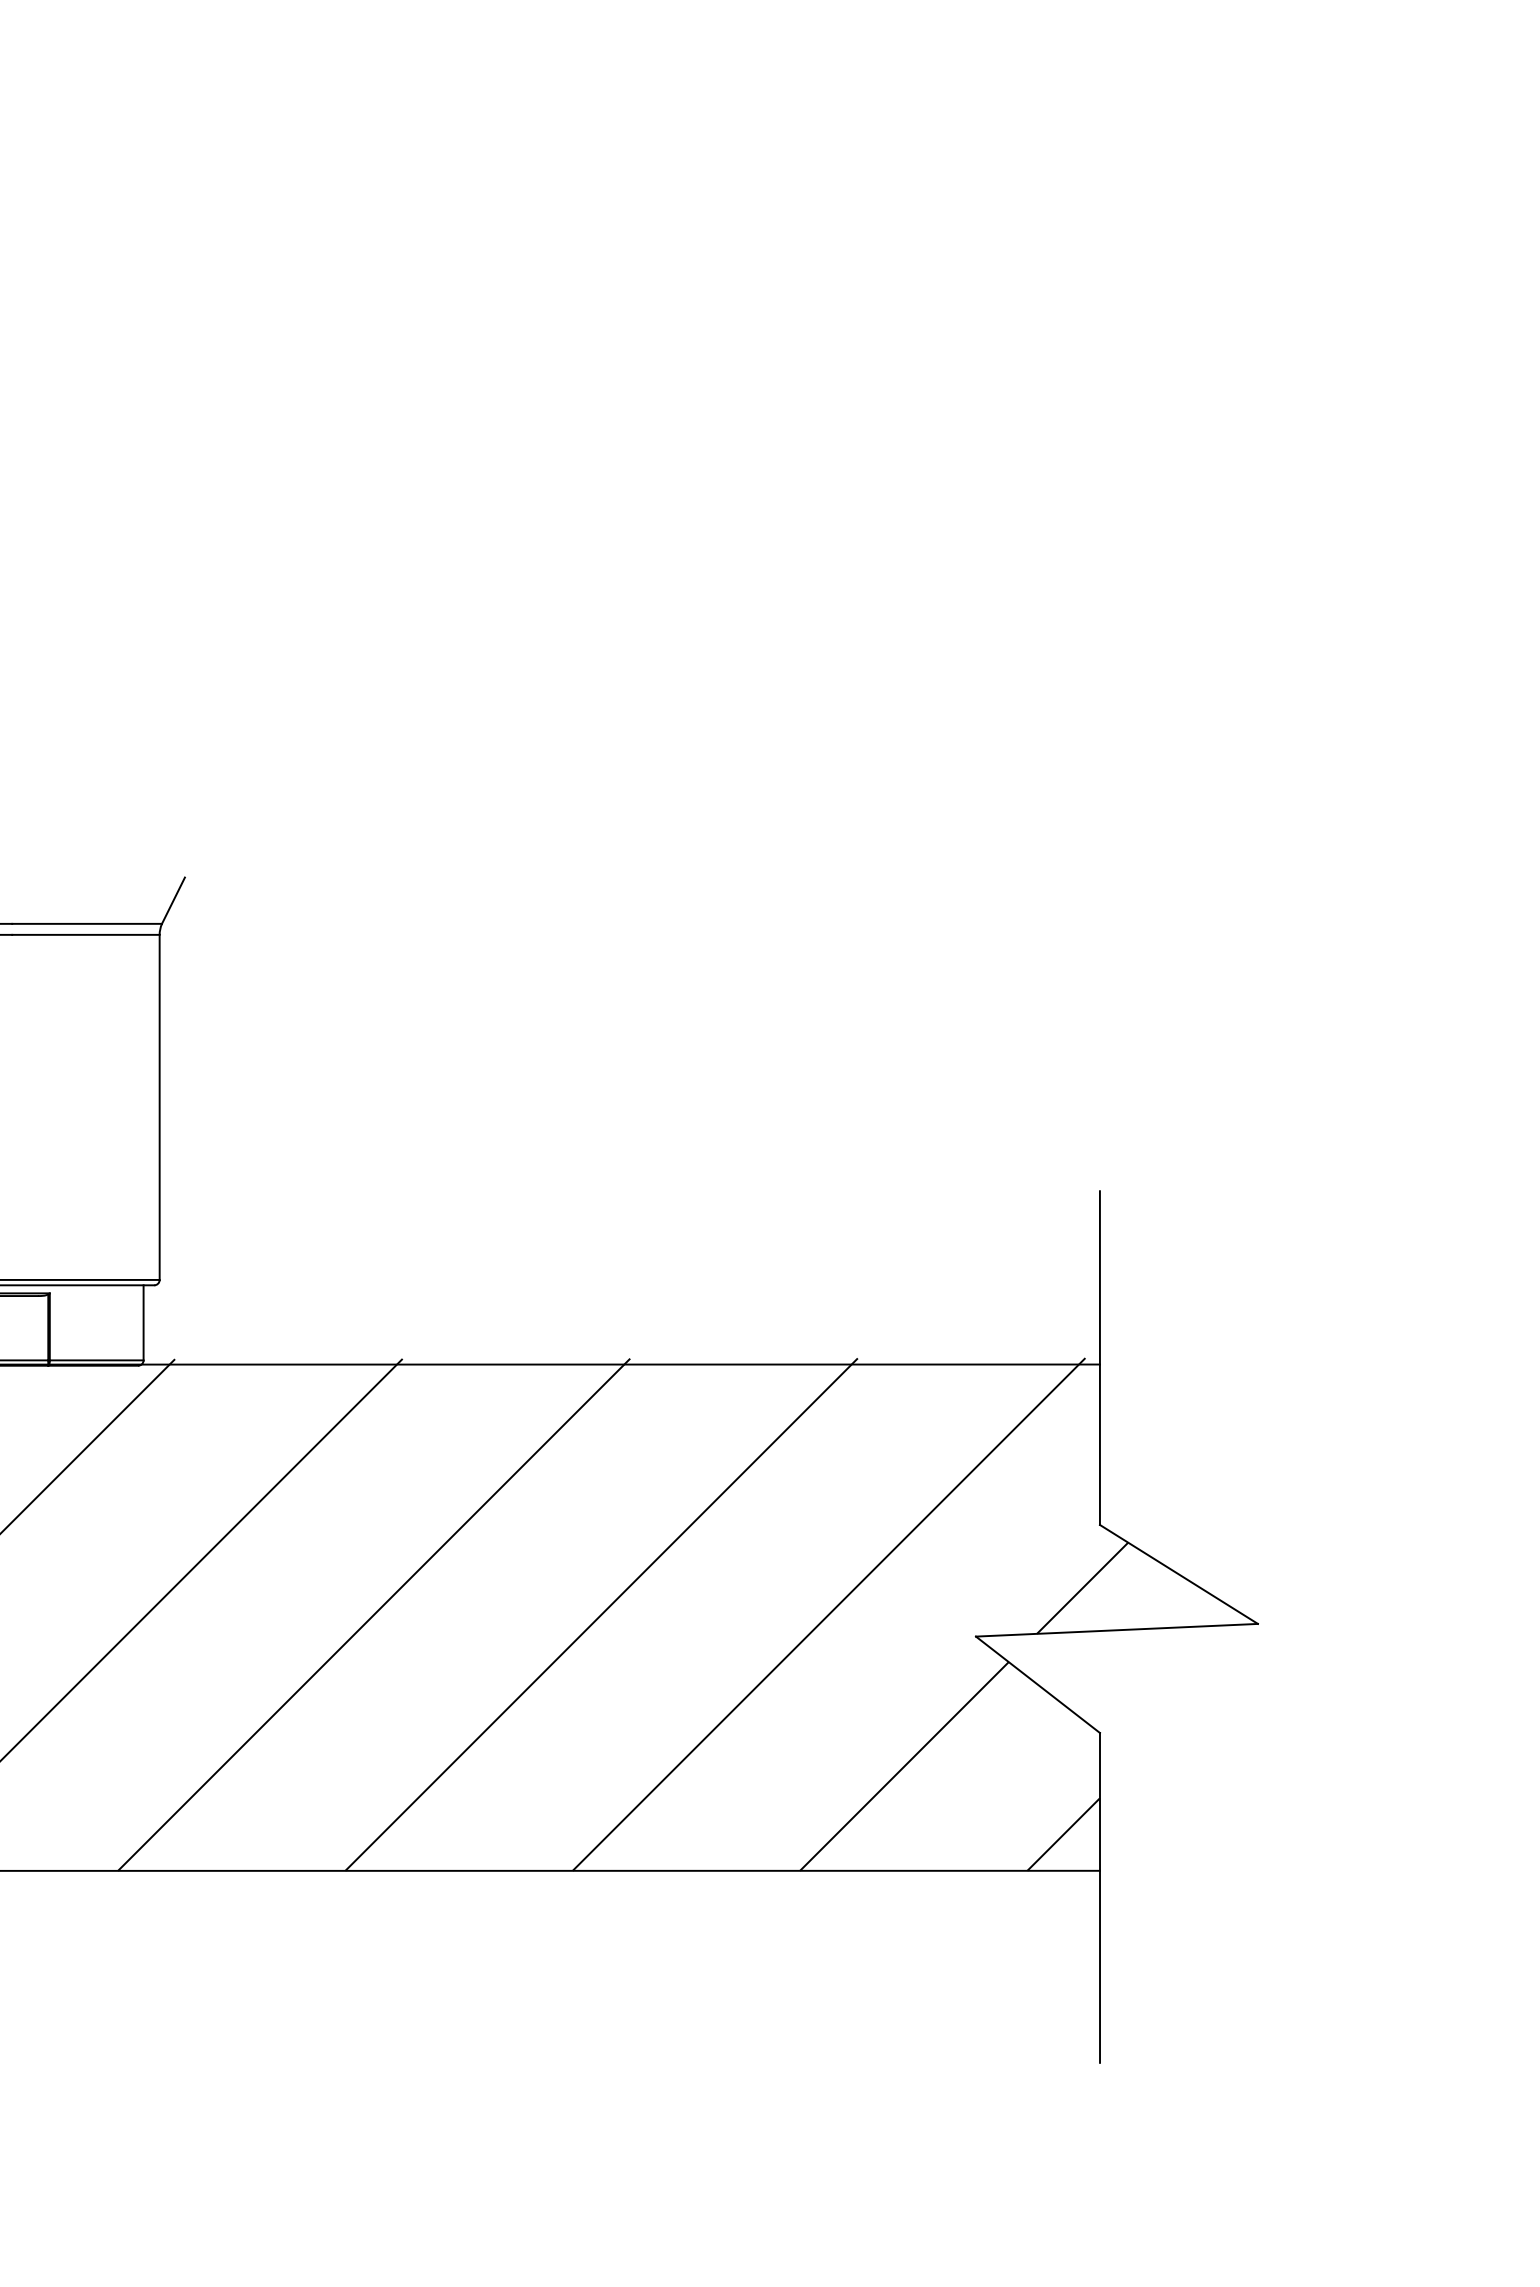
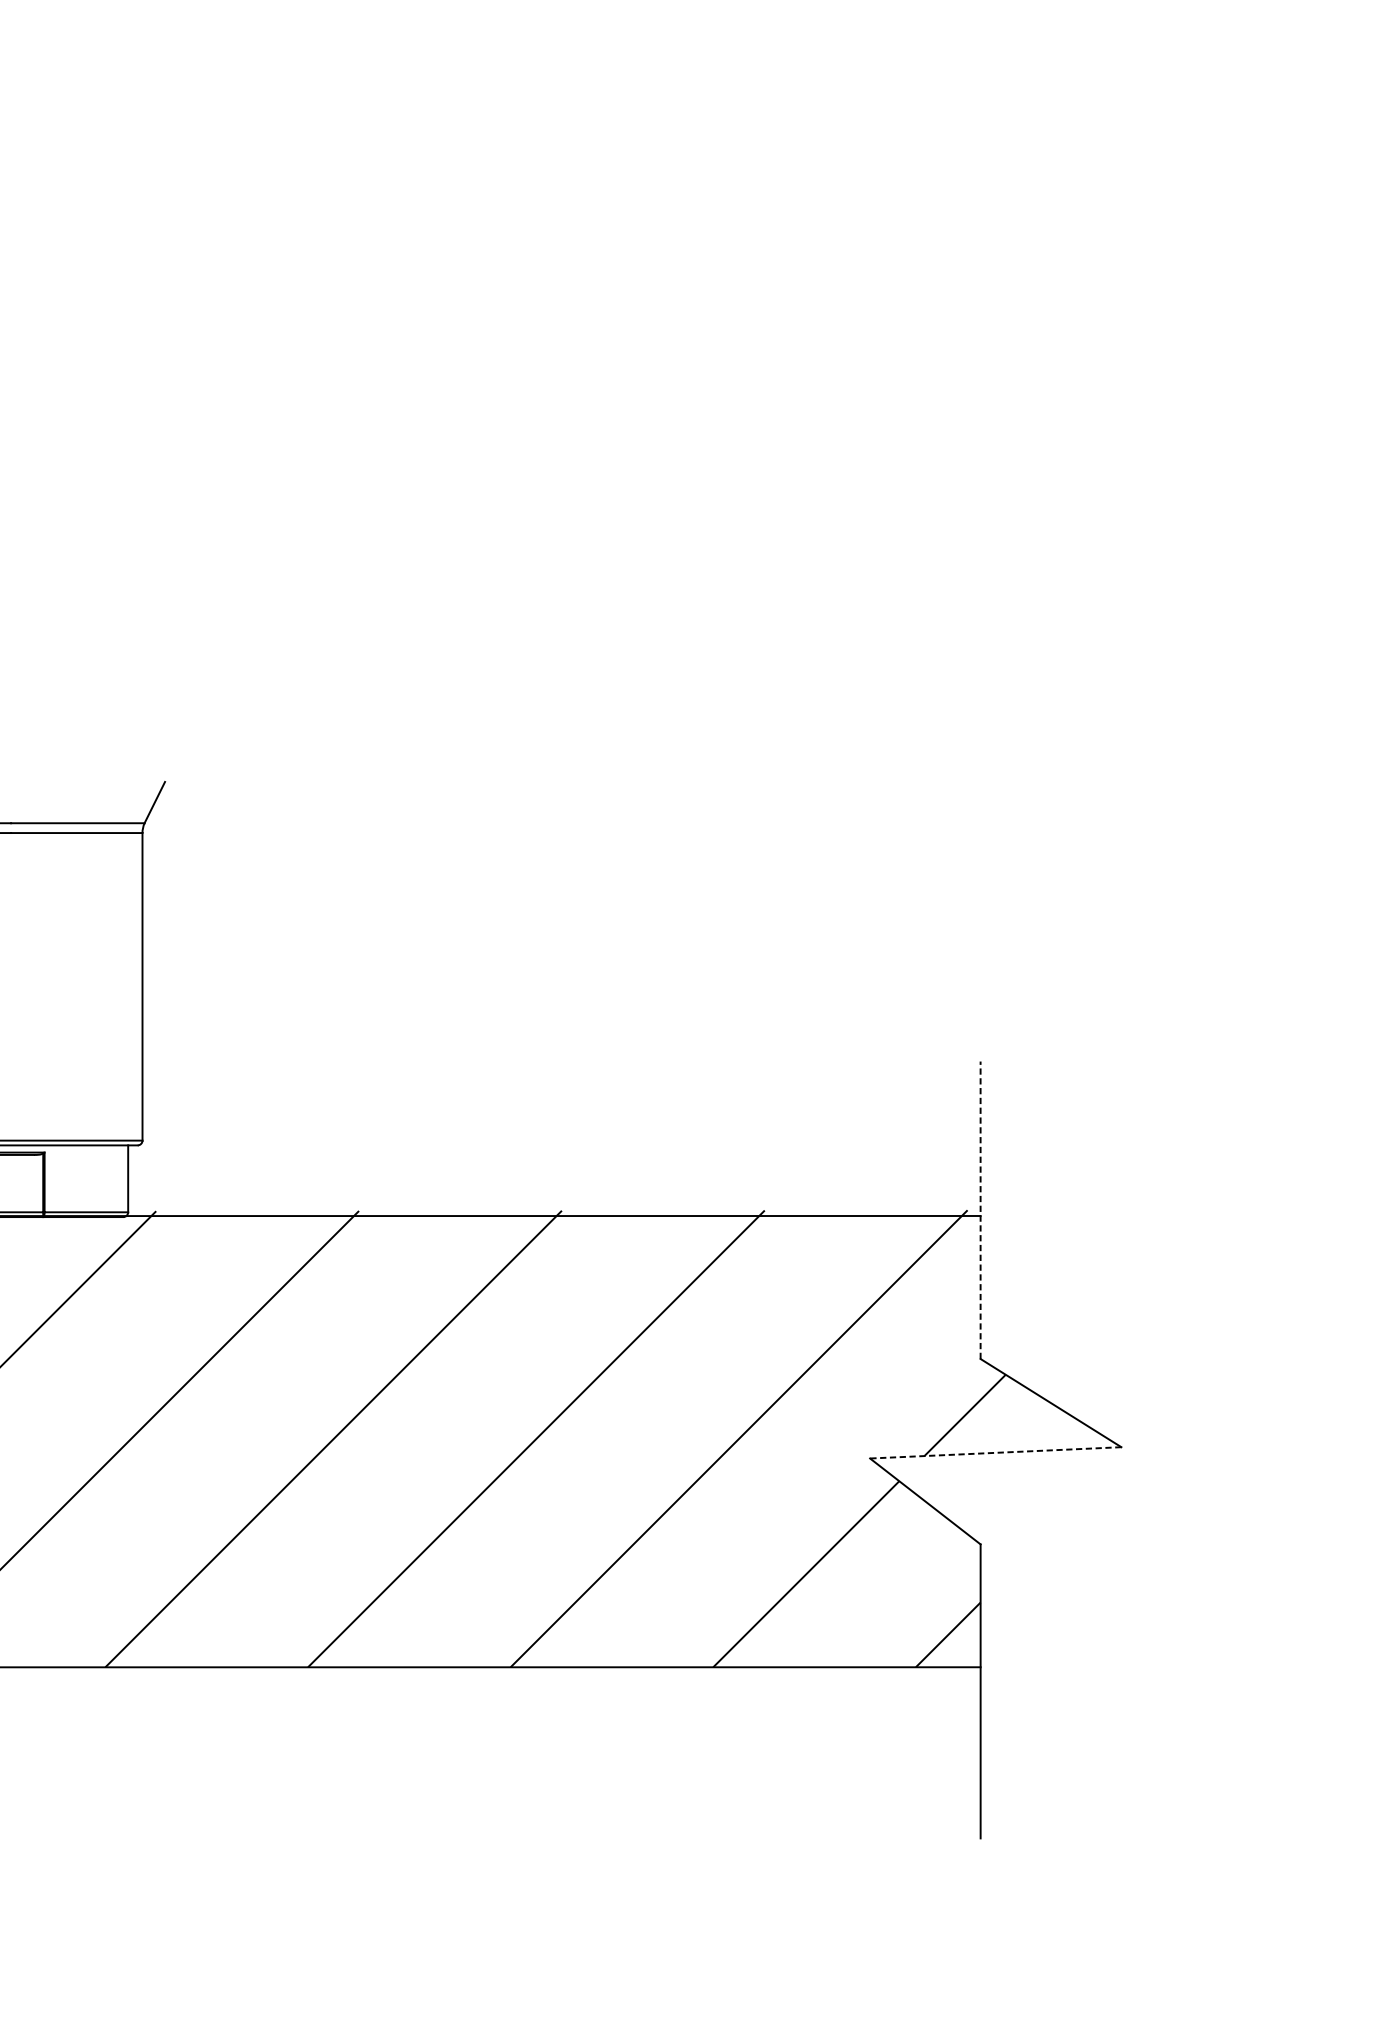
line: (1099, 1358) -> (980, 1210), solid -> dashed
line: (1116, 1630) -> (995, 1453), solid -> dashed

